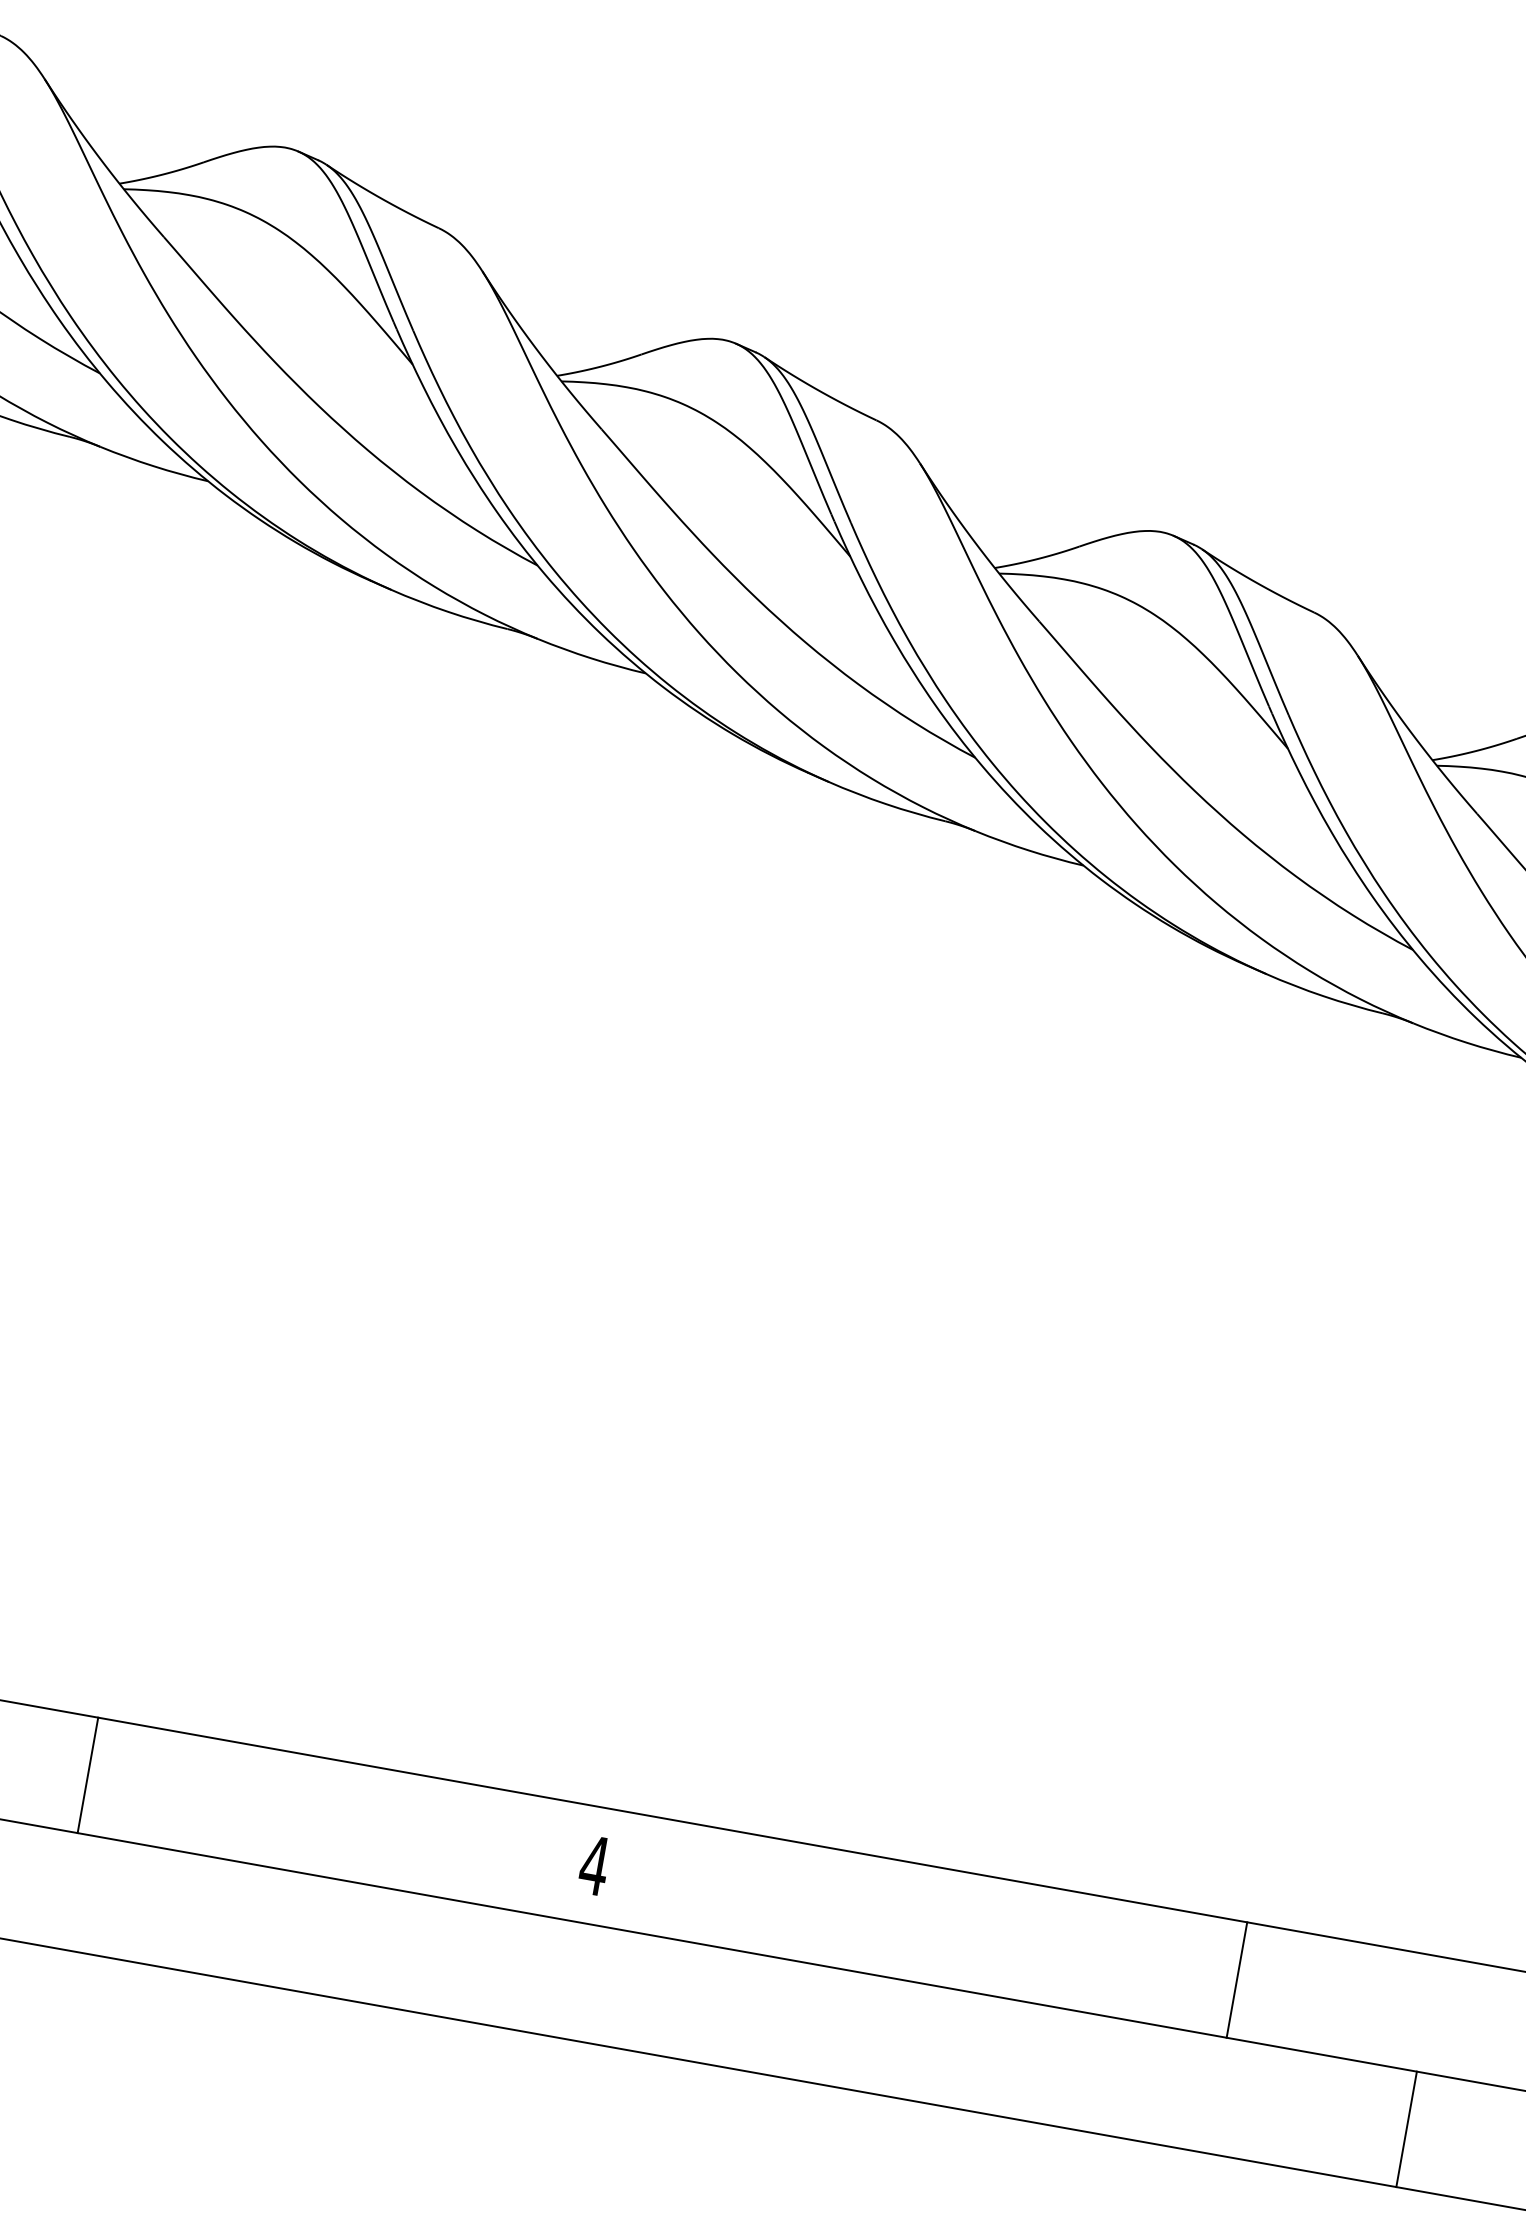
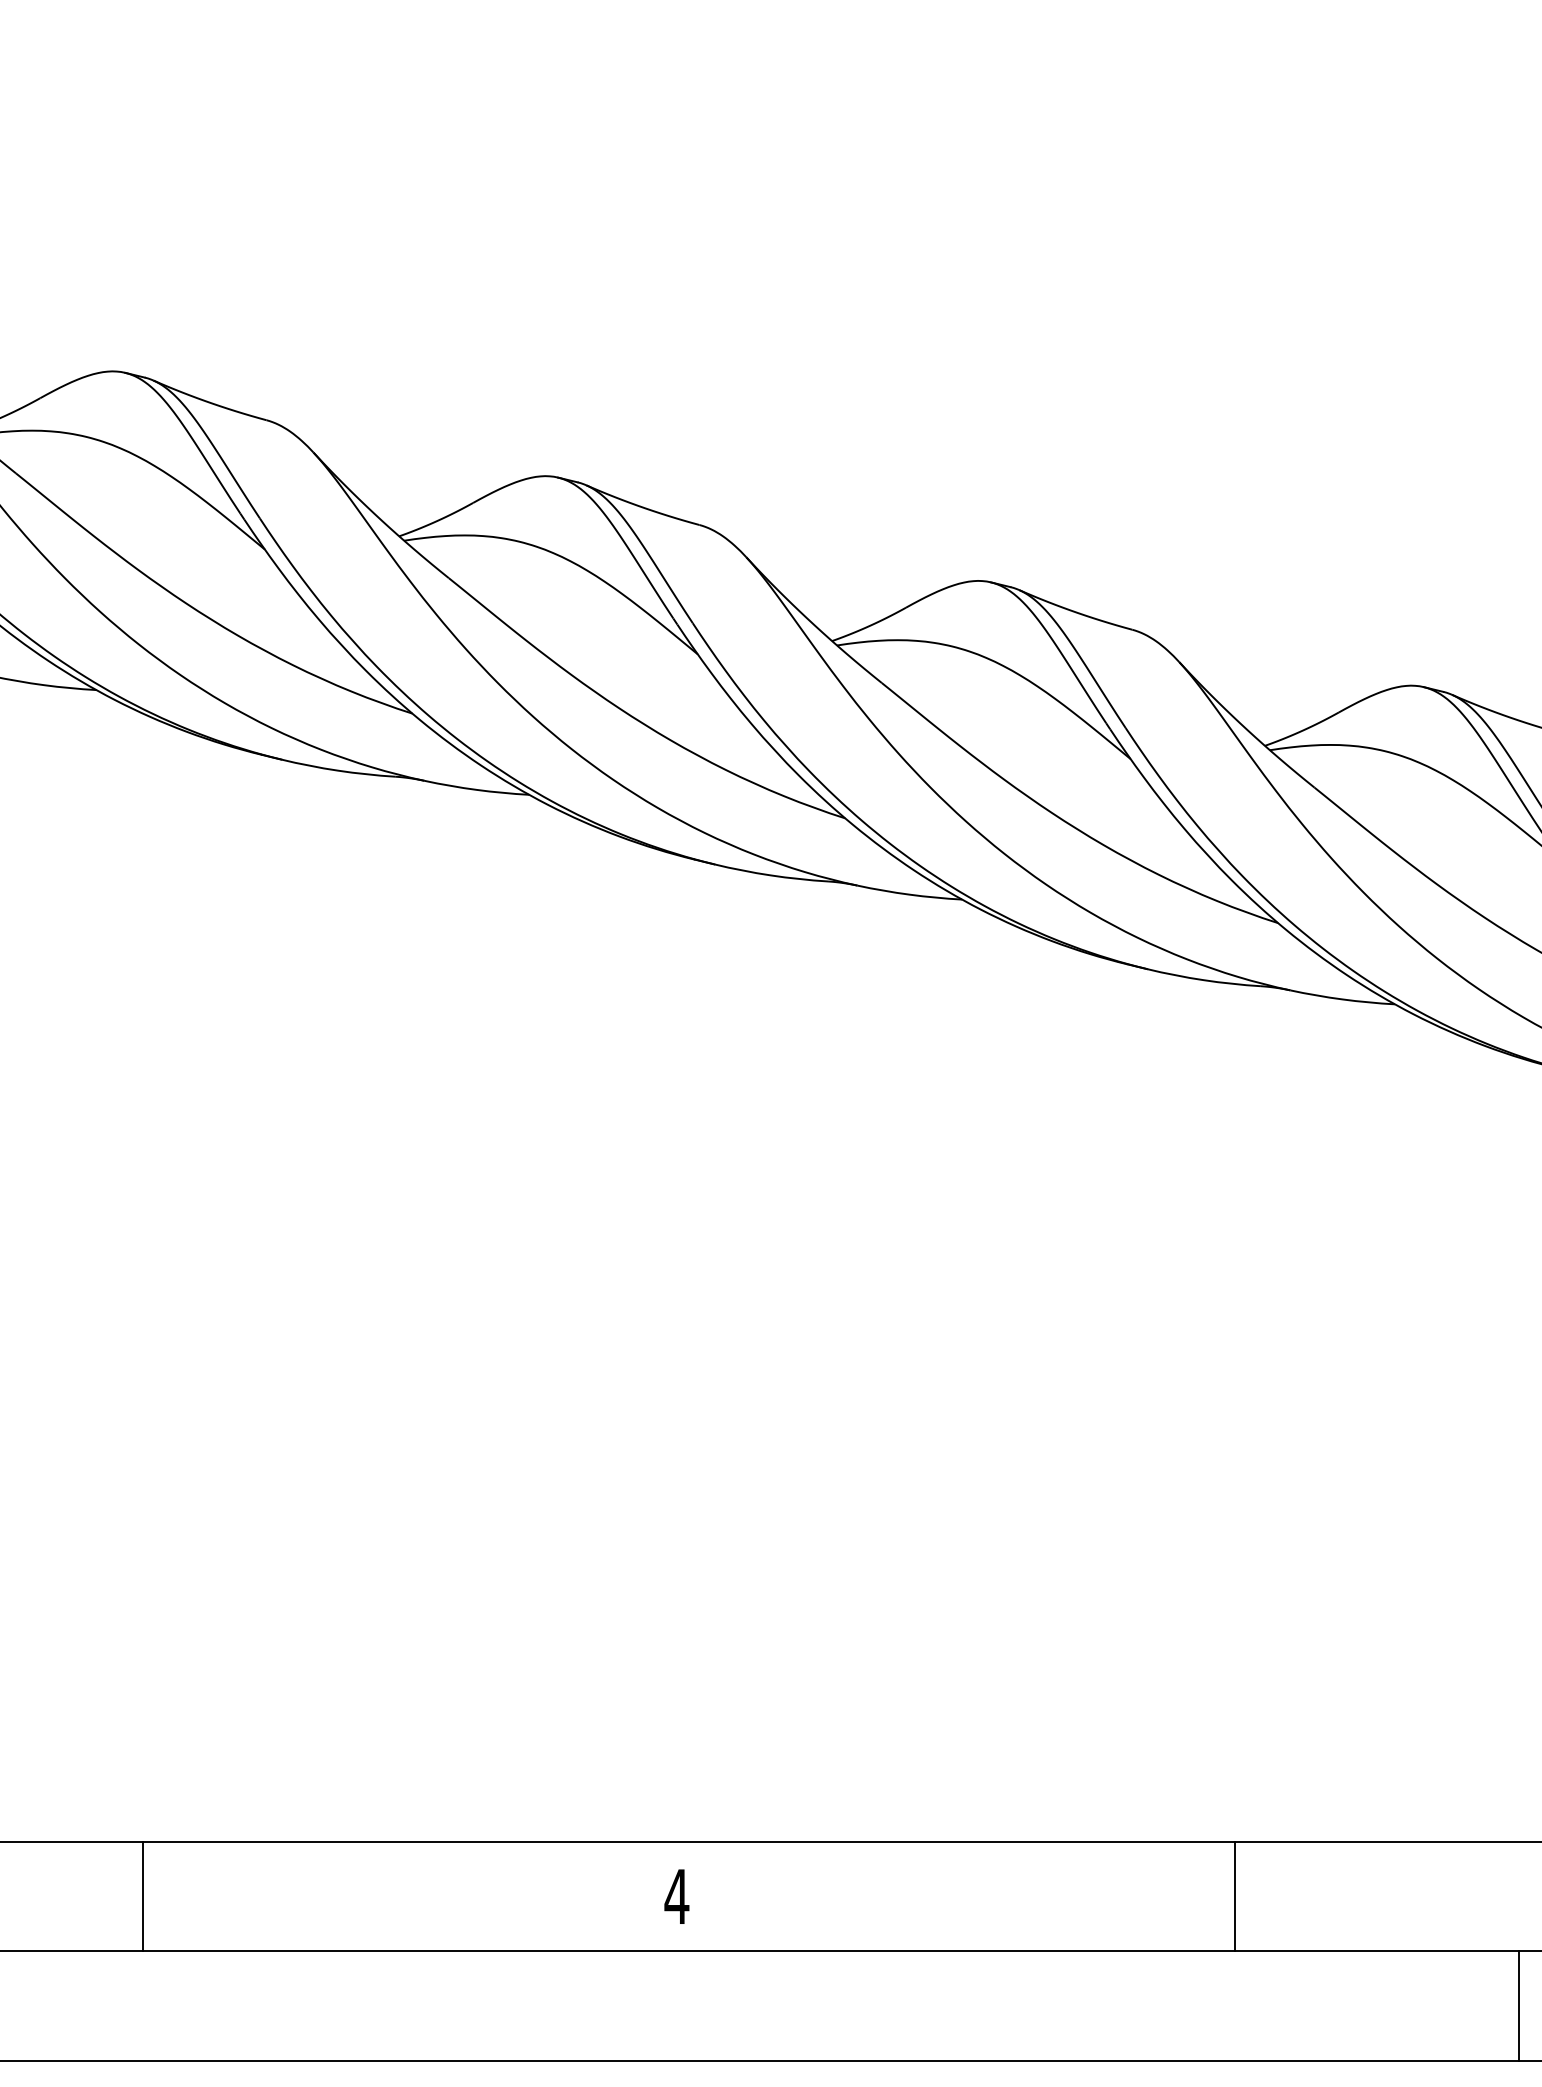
line: (87, 1775) -> (142, 1896), moved
line: (1236, 1979) -> (1234, 1896), moved
line: (1406, 2128) -> (1518, 2005), moved

